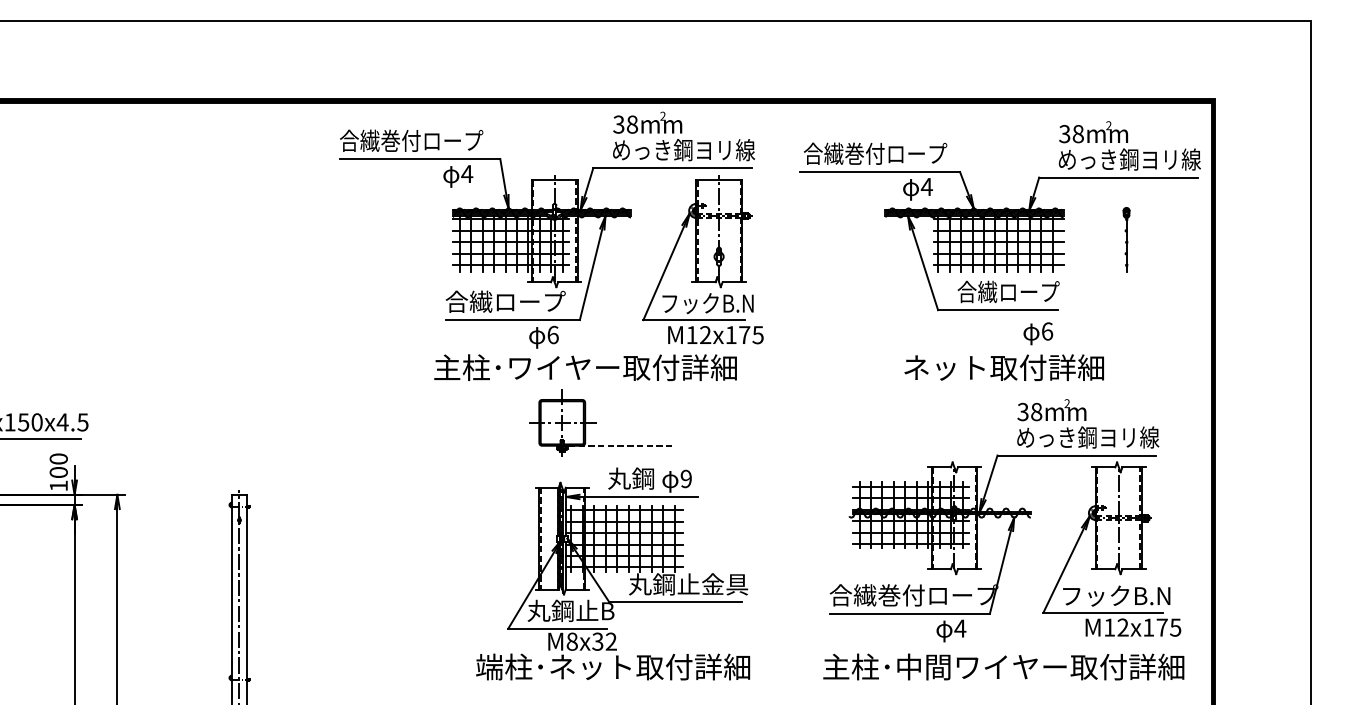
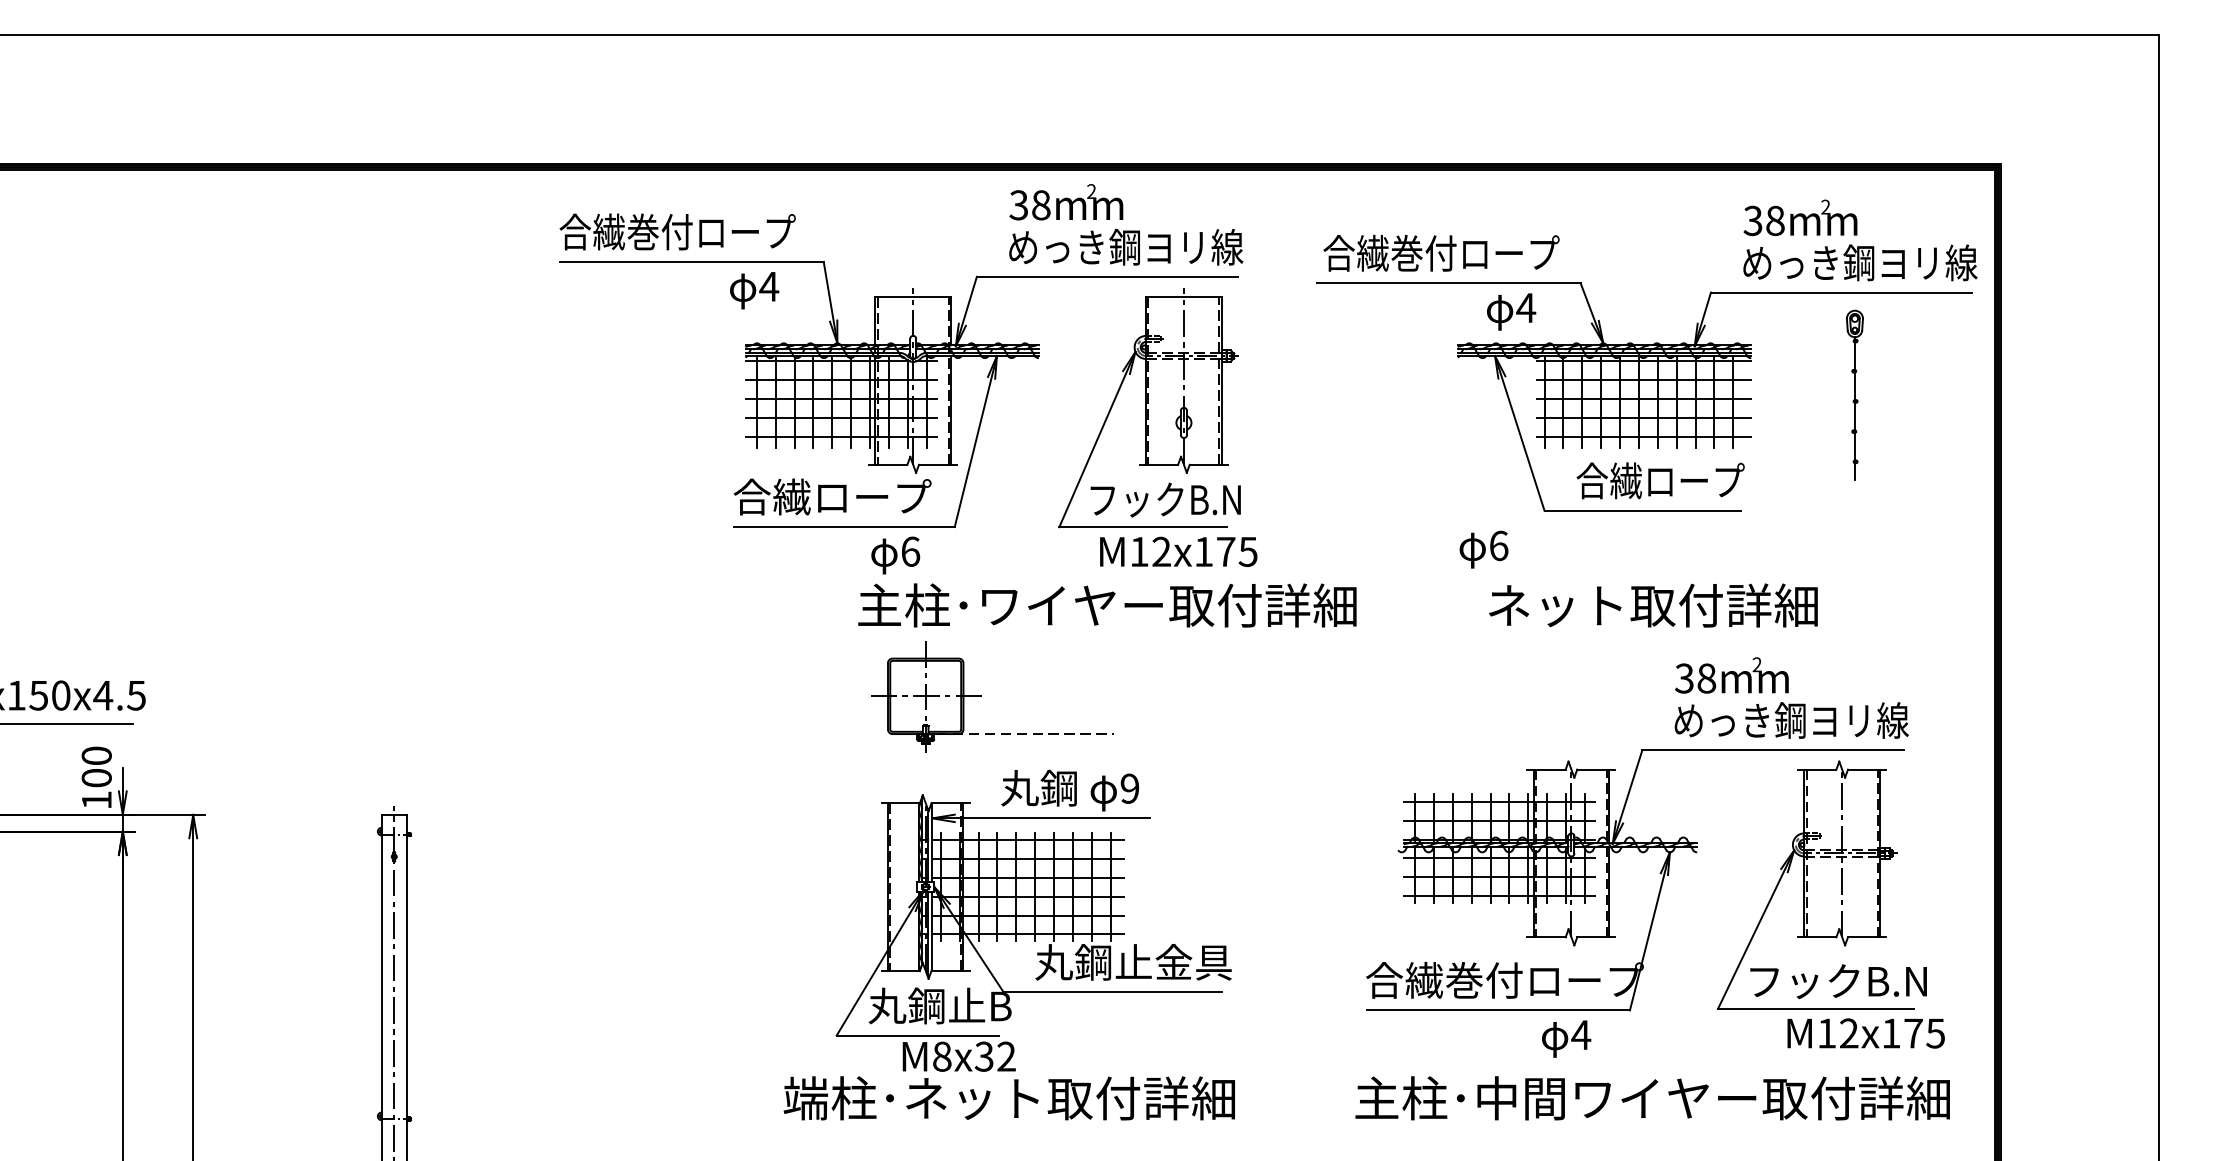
part: (1126, 239) -> (1854, 394), size x1.6
text: (1038, 333) -> (1484, 549), moved
text: (585, 367) -> (1107, 605), moved

